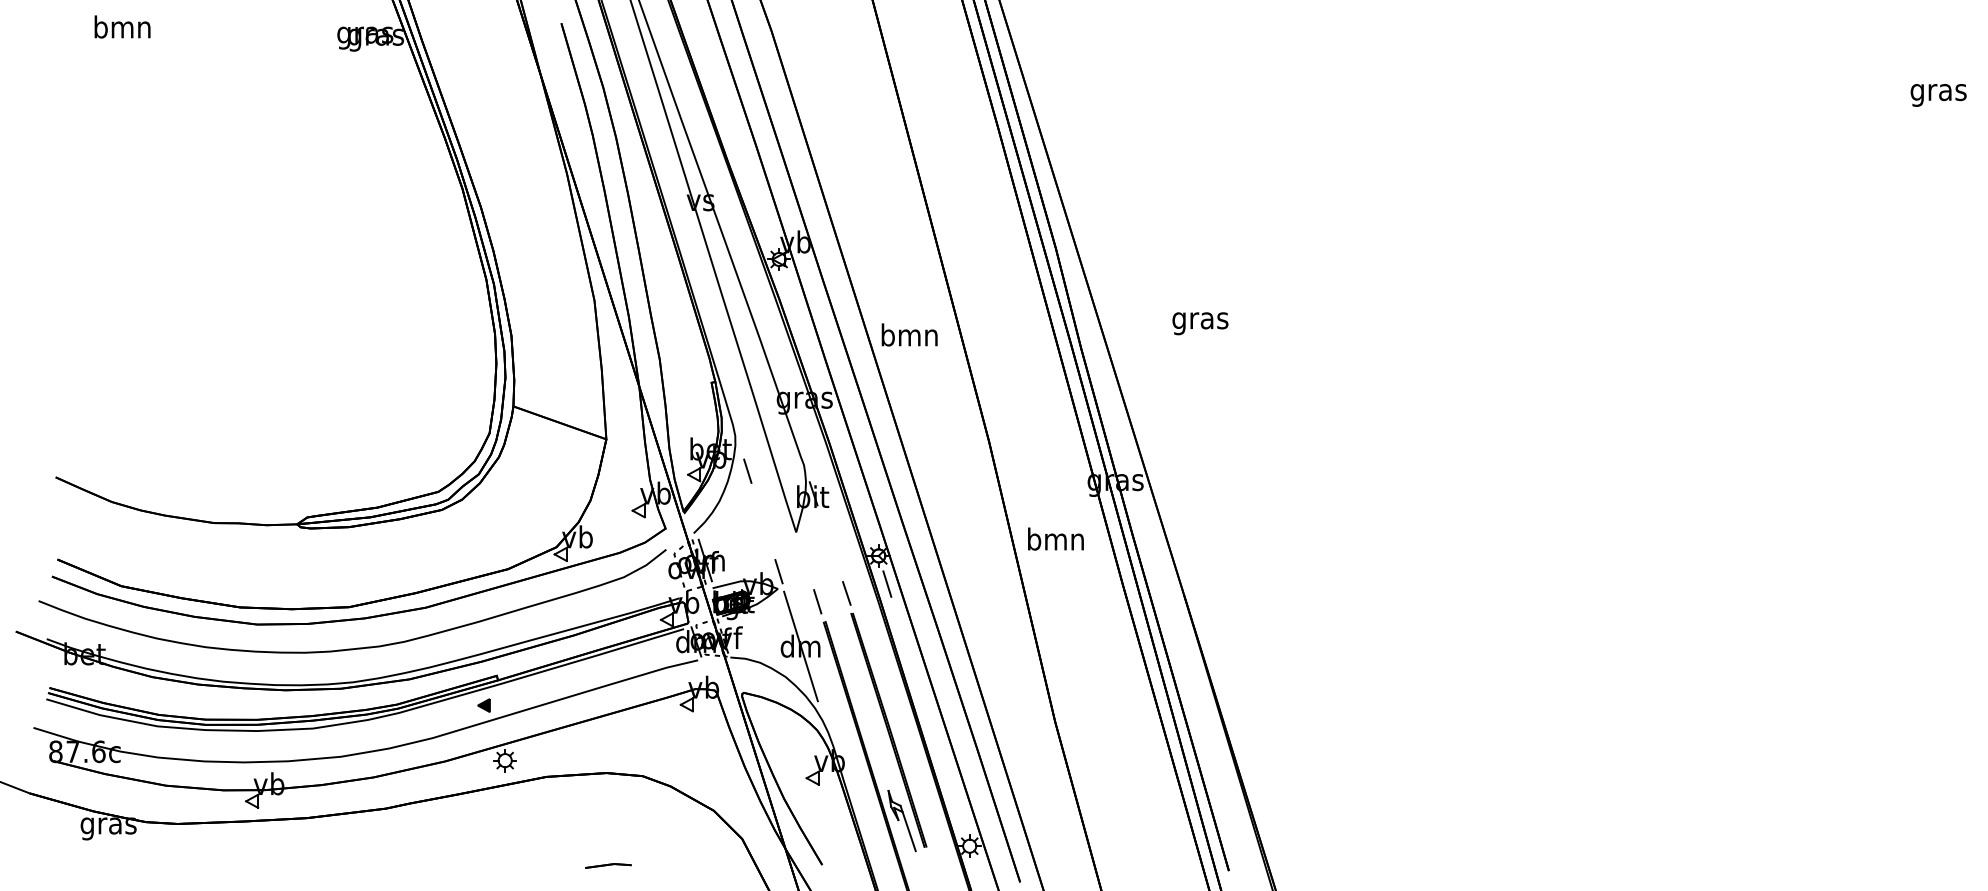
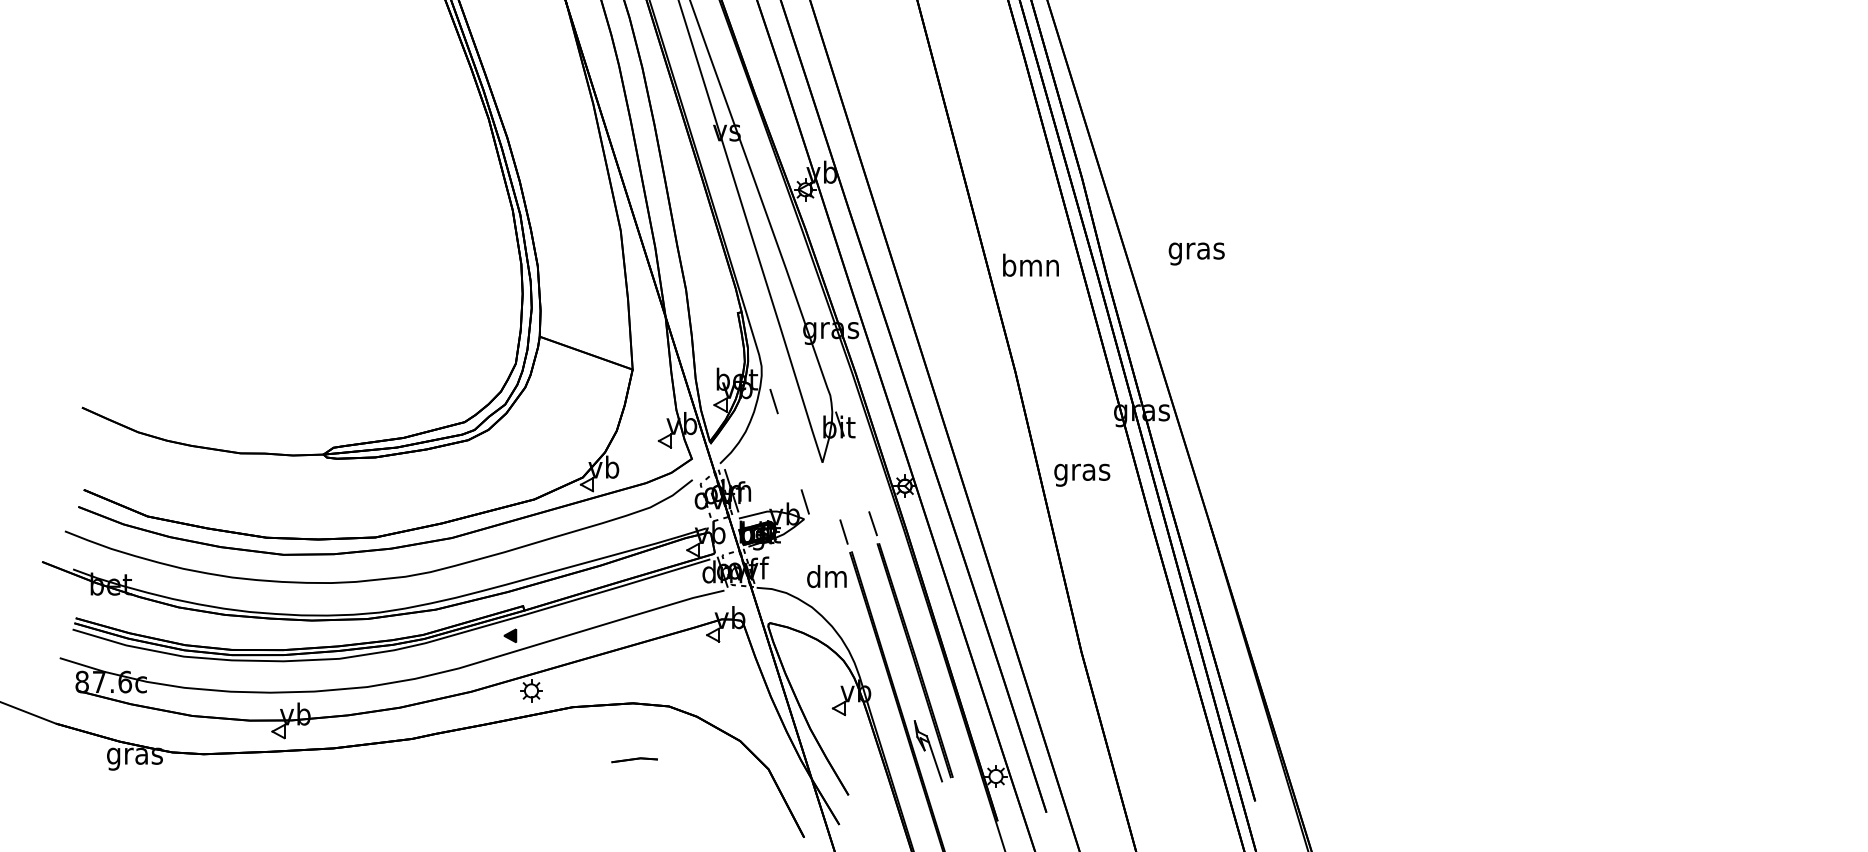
text: (1200, 323) -> (1196, 253), moved
text: (909, 334) -> (1030, 264), moved
text: (1055, 541) -> (1081, 471), bmn -> gras
line: (887, 583) -> (913, 513), removed
line: (800, 646) -> (826, 576), removed
part: (608, 865) -> (634, 759), moved

